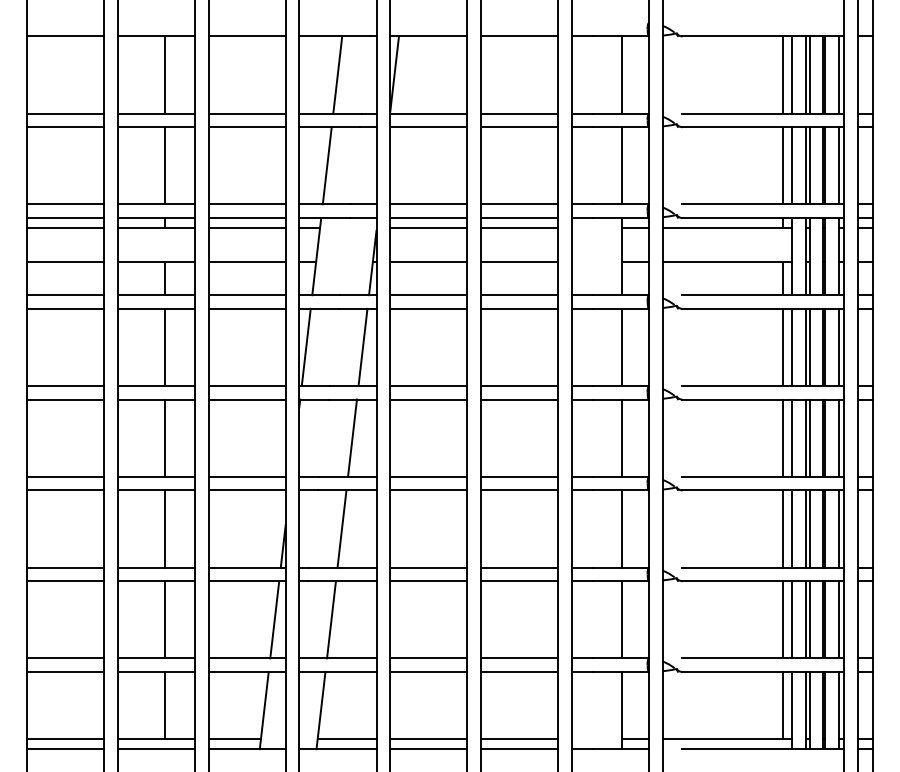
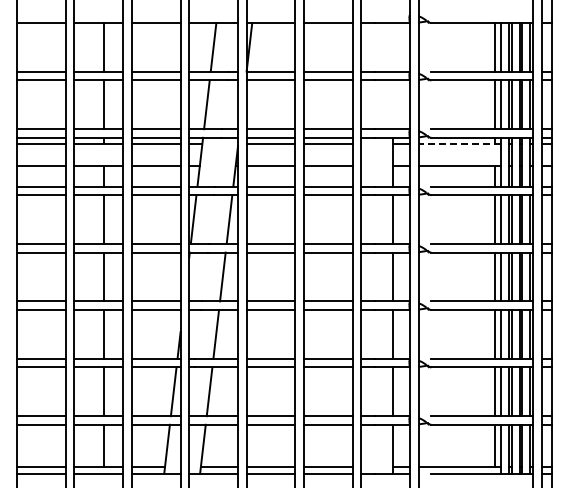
line: (622, 75) -> (393, 47), removed
line: (622, 165) -> (393, 104), removed
line: (726, 228) -> (459, 144), solid -> dashed

